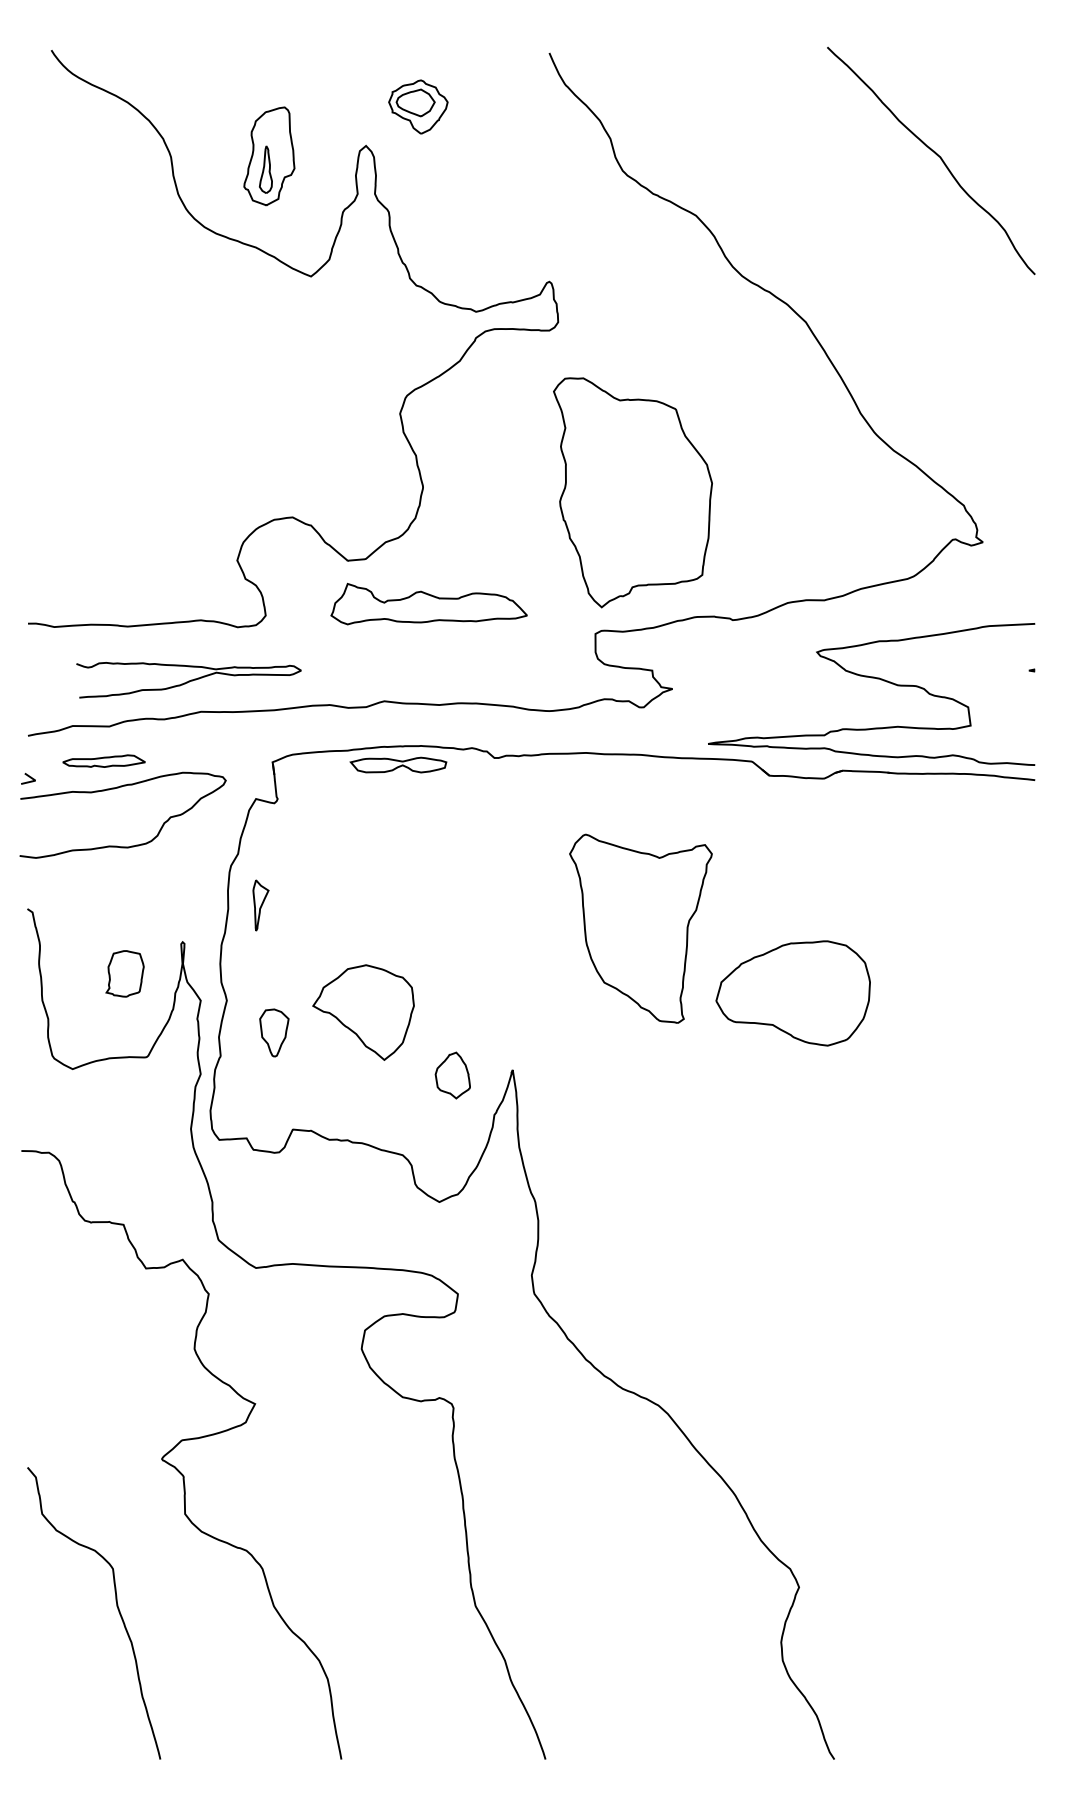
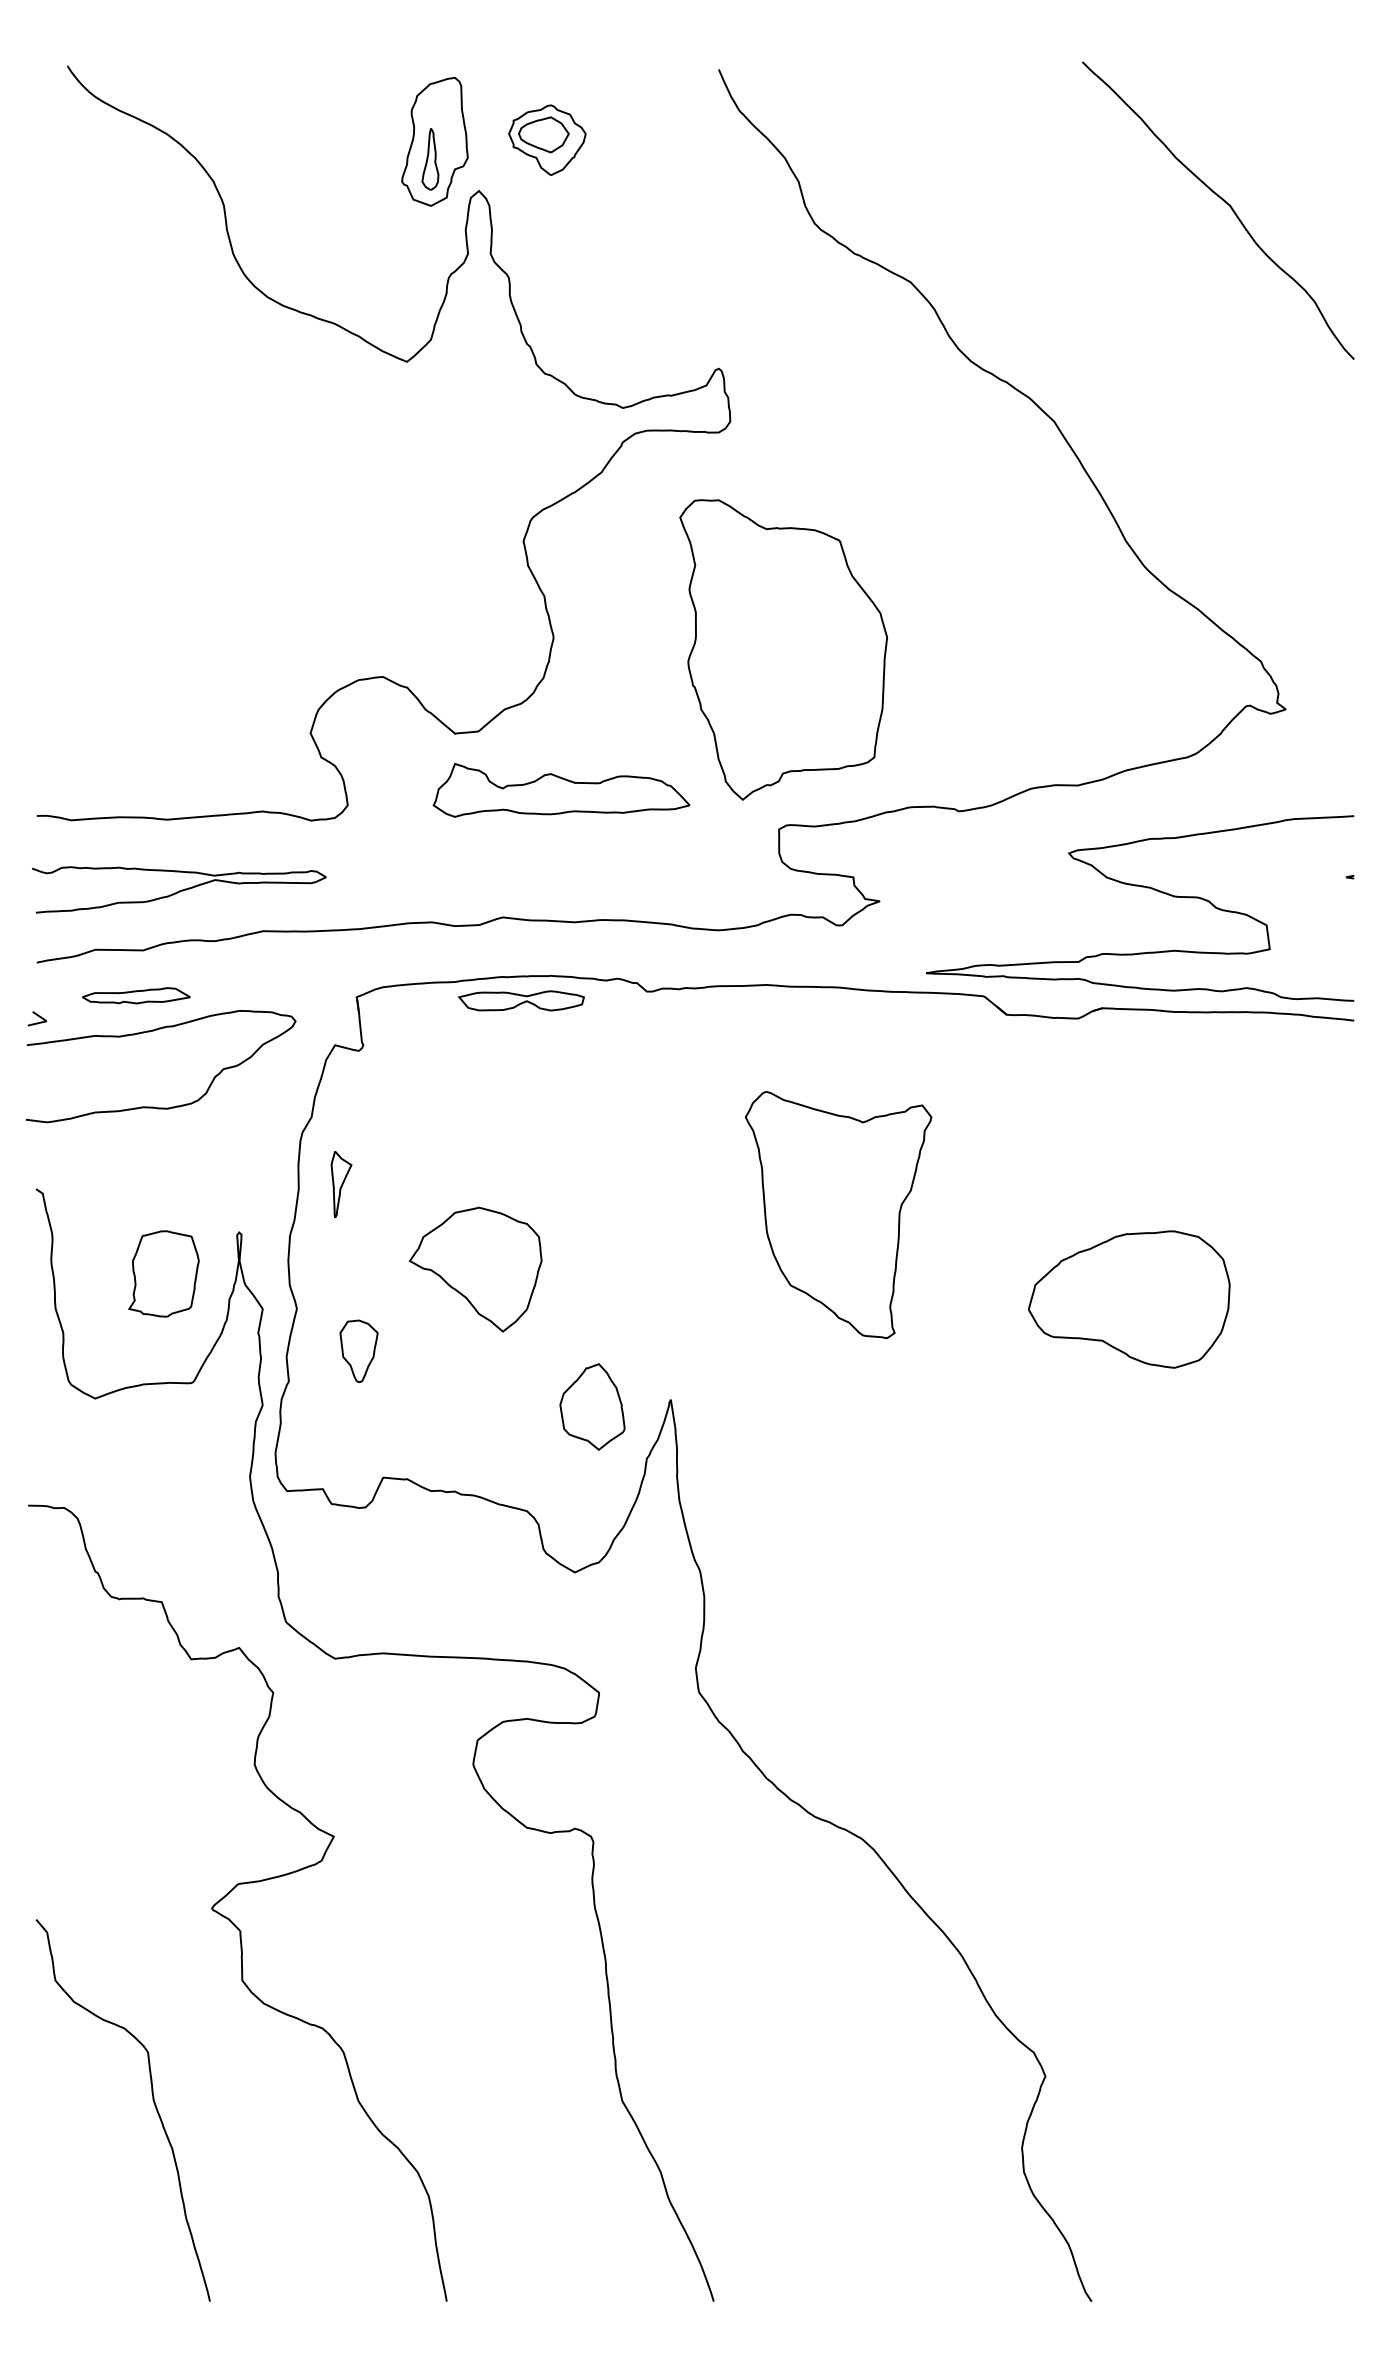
part: (269, 156) -> (435, 142), moved
part: (632, 492) -> (783, 649), moved
curve: (188, 680) -> (178, 890), moved
part: (124, 973) -> (163, 1273), size x1.43
part: (792, 993) -> (1128, 1299), moved
part: (363, 1012) -> (475, 1269), moved
part: (452, 1075) -> (592, 1406), size x1.43

